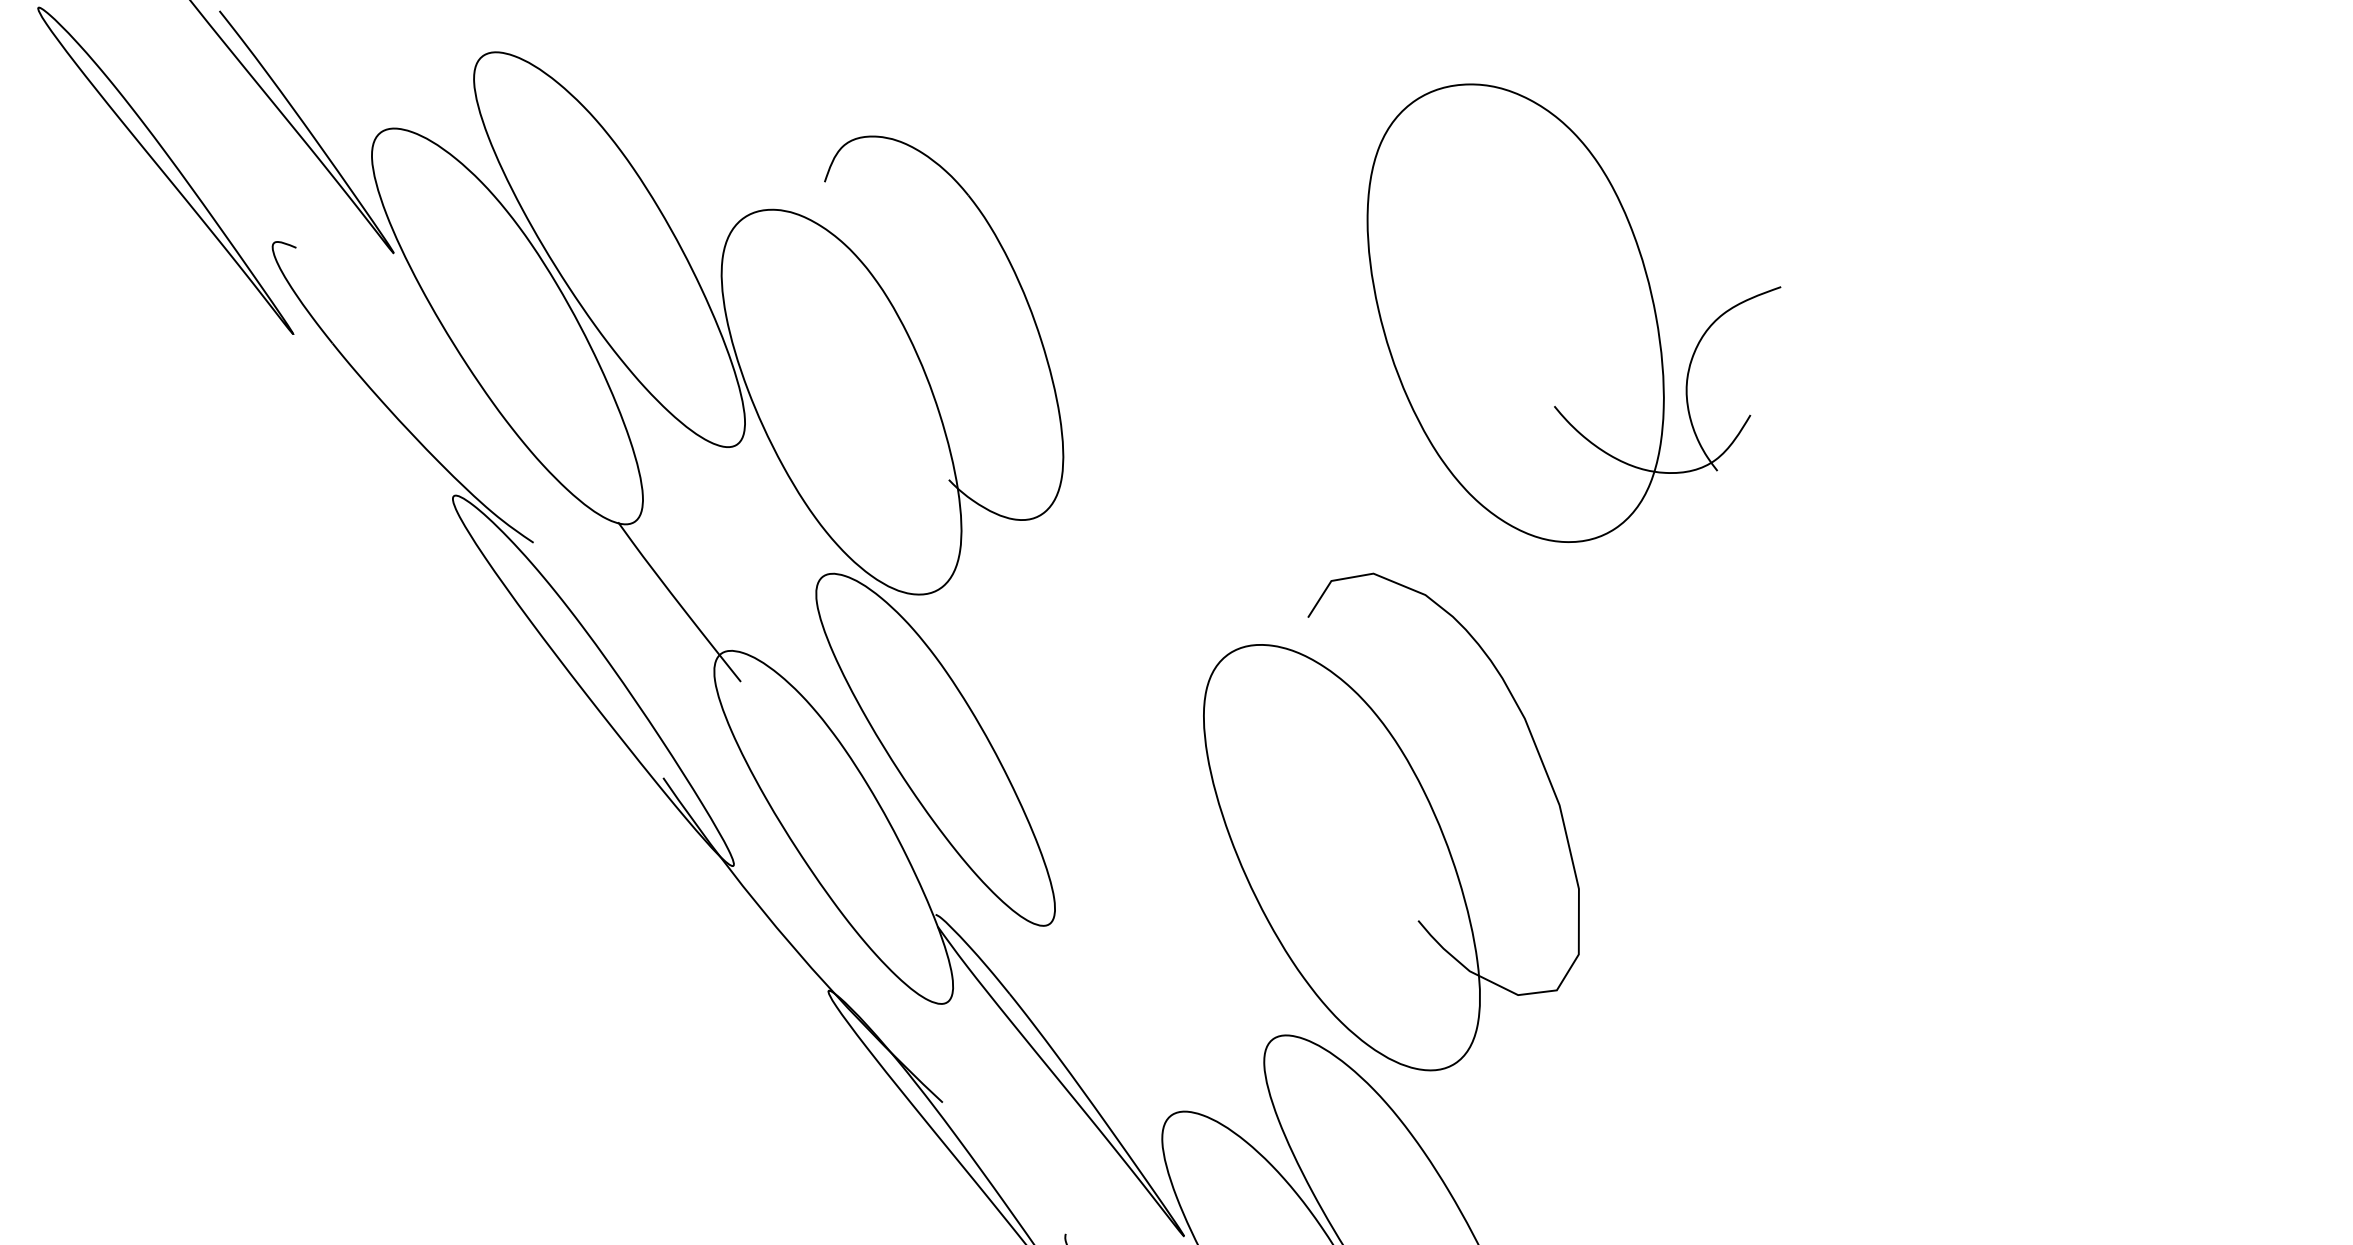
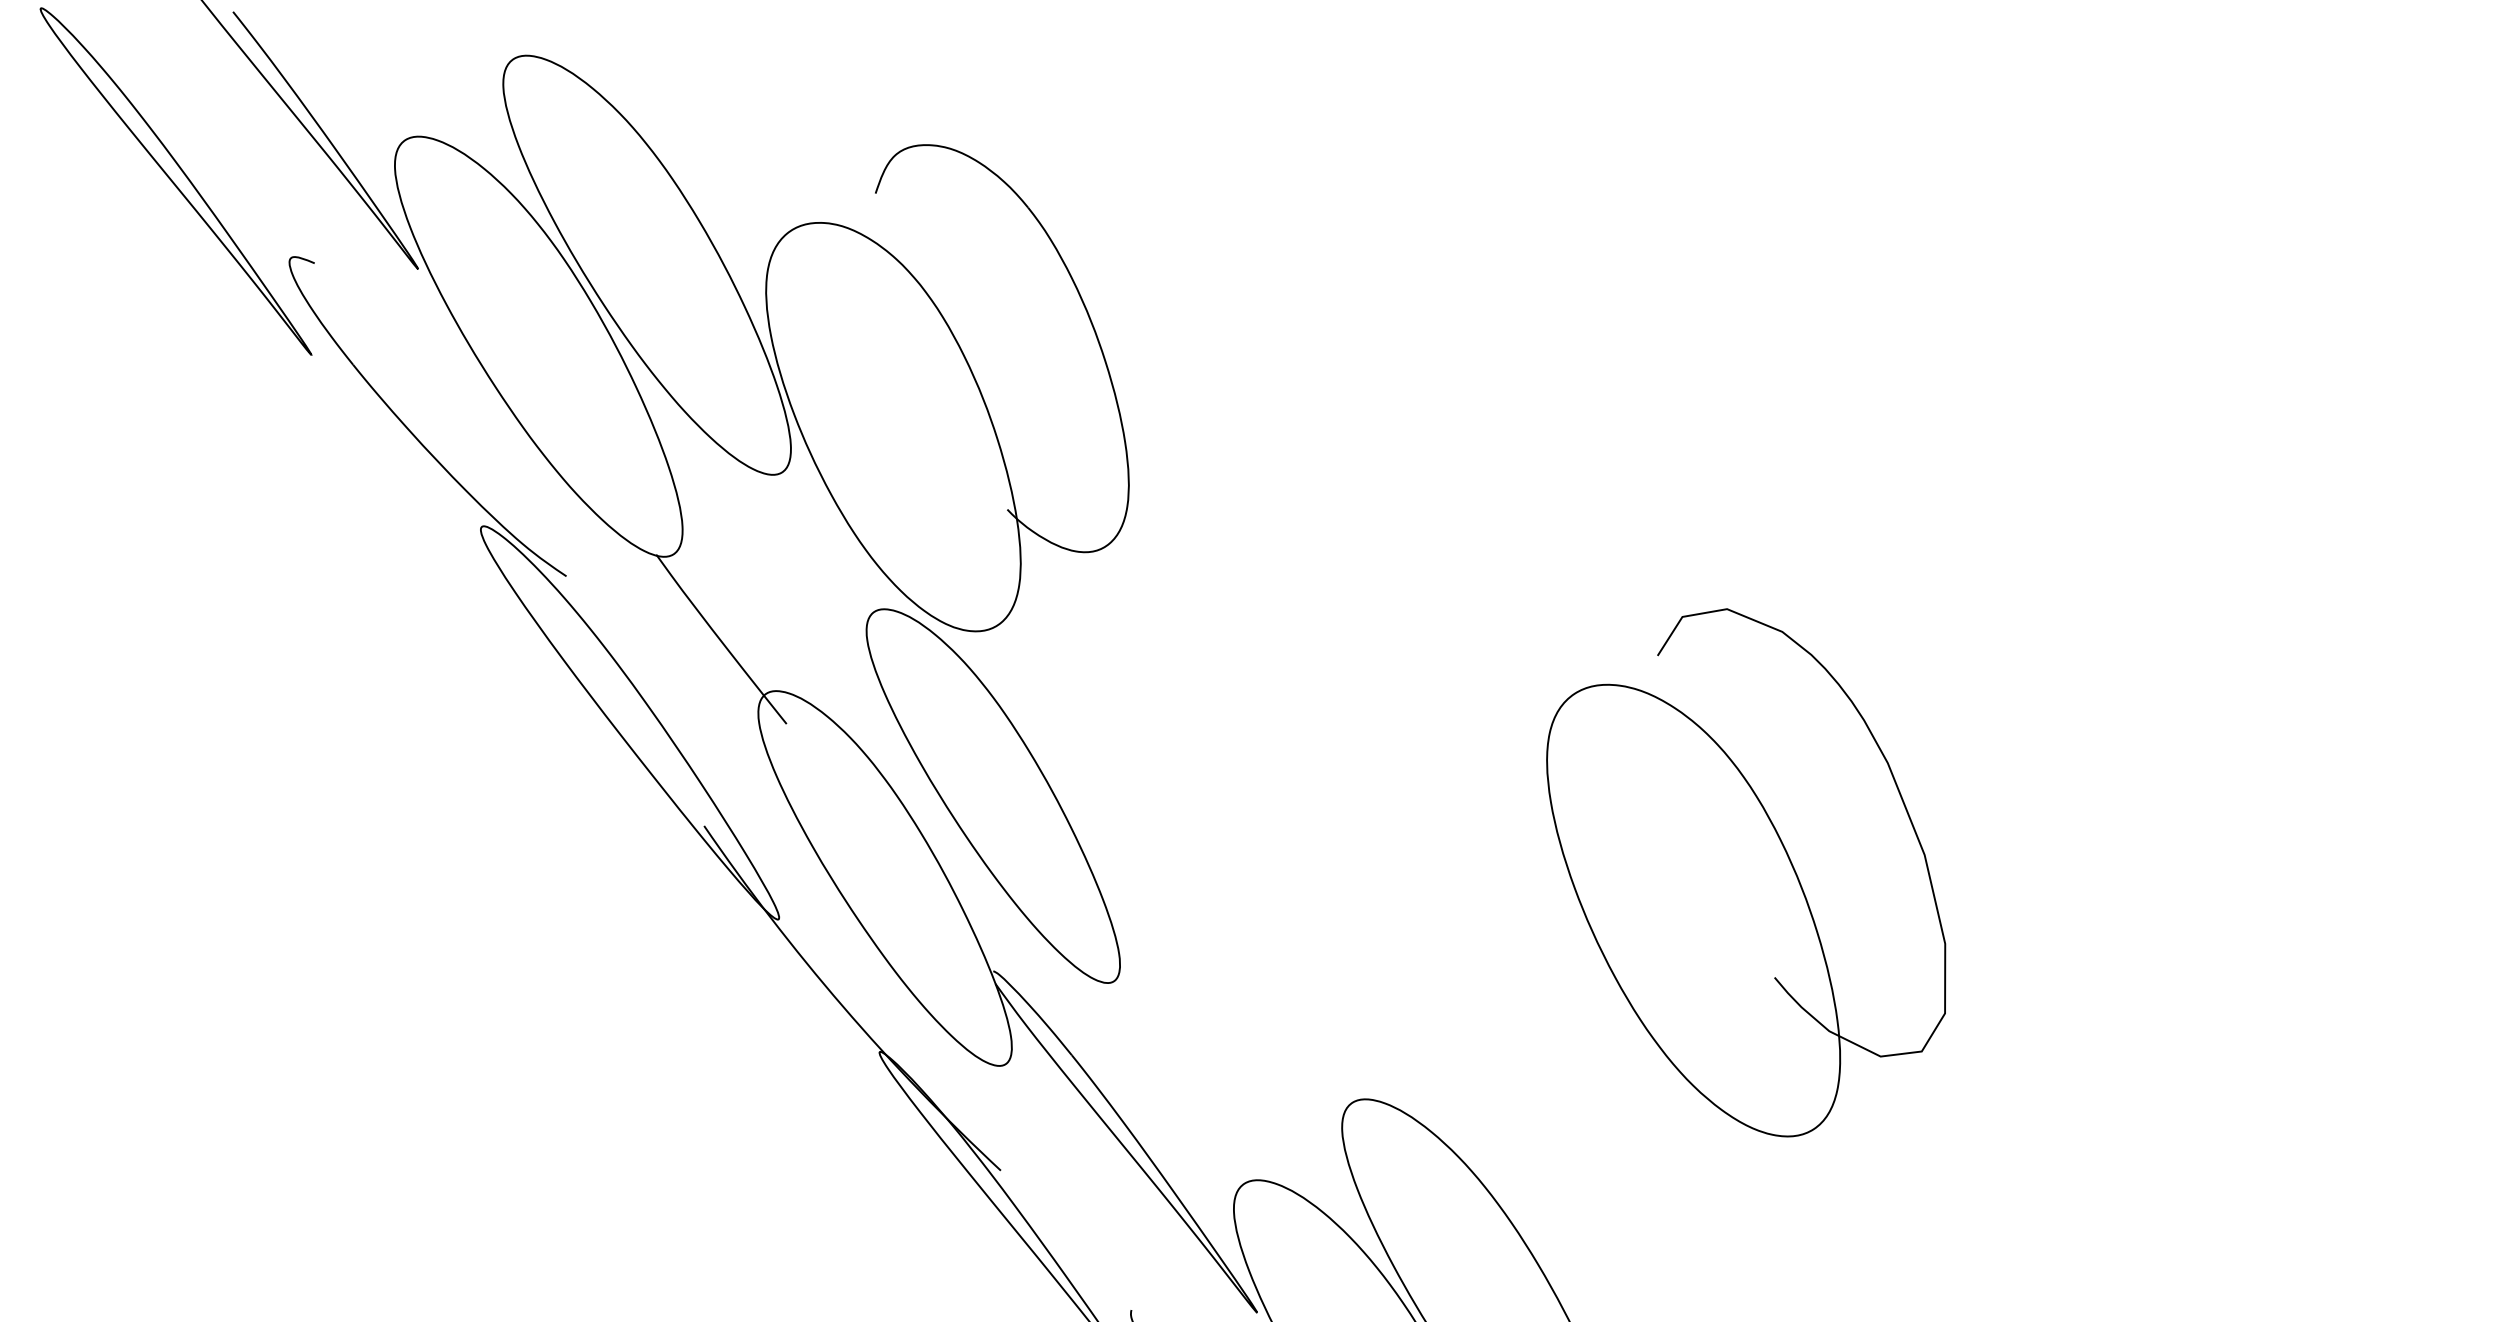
part: (1573, 313) -> (1670, 332), removed
part: (1391, 821) -> (1746, 872), moved

